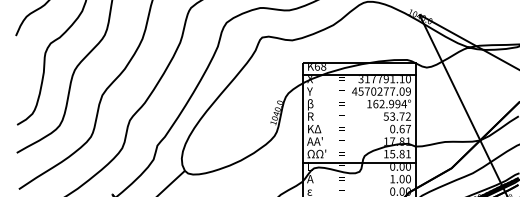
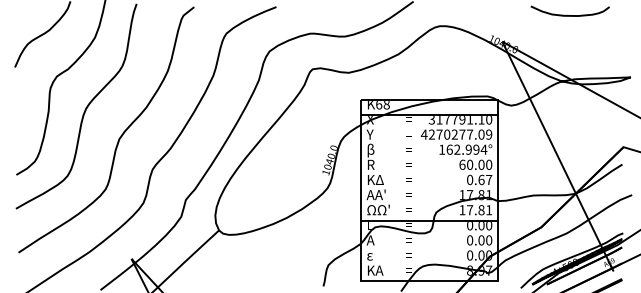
text: (360, 91) -> (431, 134), 4570277.09 -> 4270277.09
text: (397, 116) -> (475, 164), 53.72 -> 60.00
text: (393, 154) -> (470, 210), 15.81 -> 17.81
text: (393, 179) -> (470, 240), 1.00 -> 0.00

